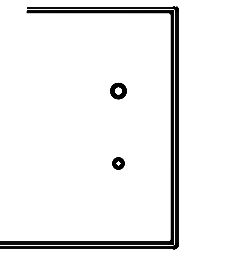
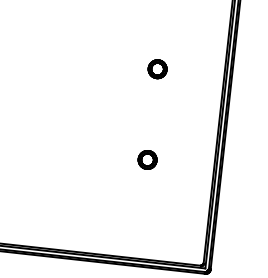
part: (118, 163) -> (147, 159), size x1.43

